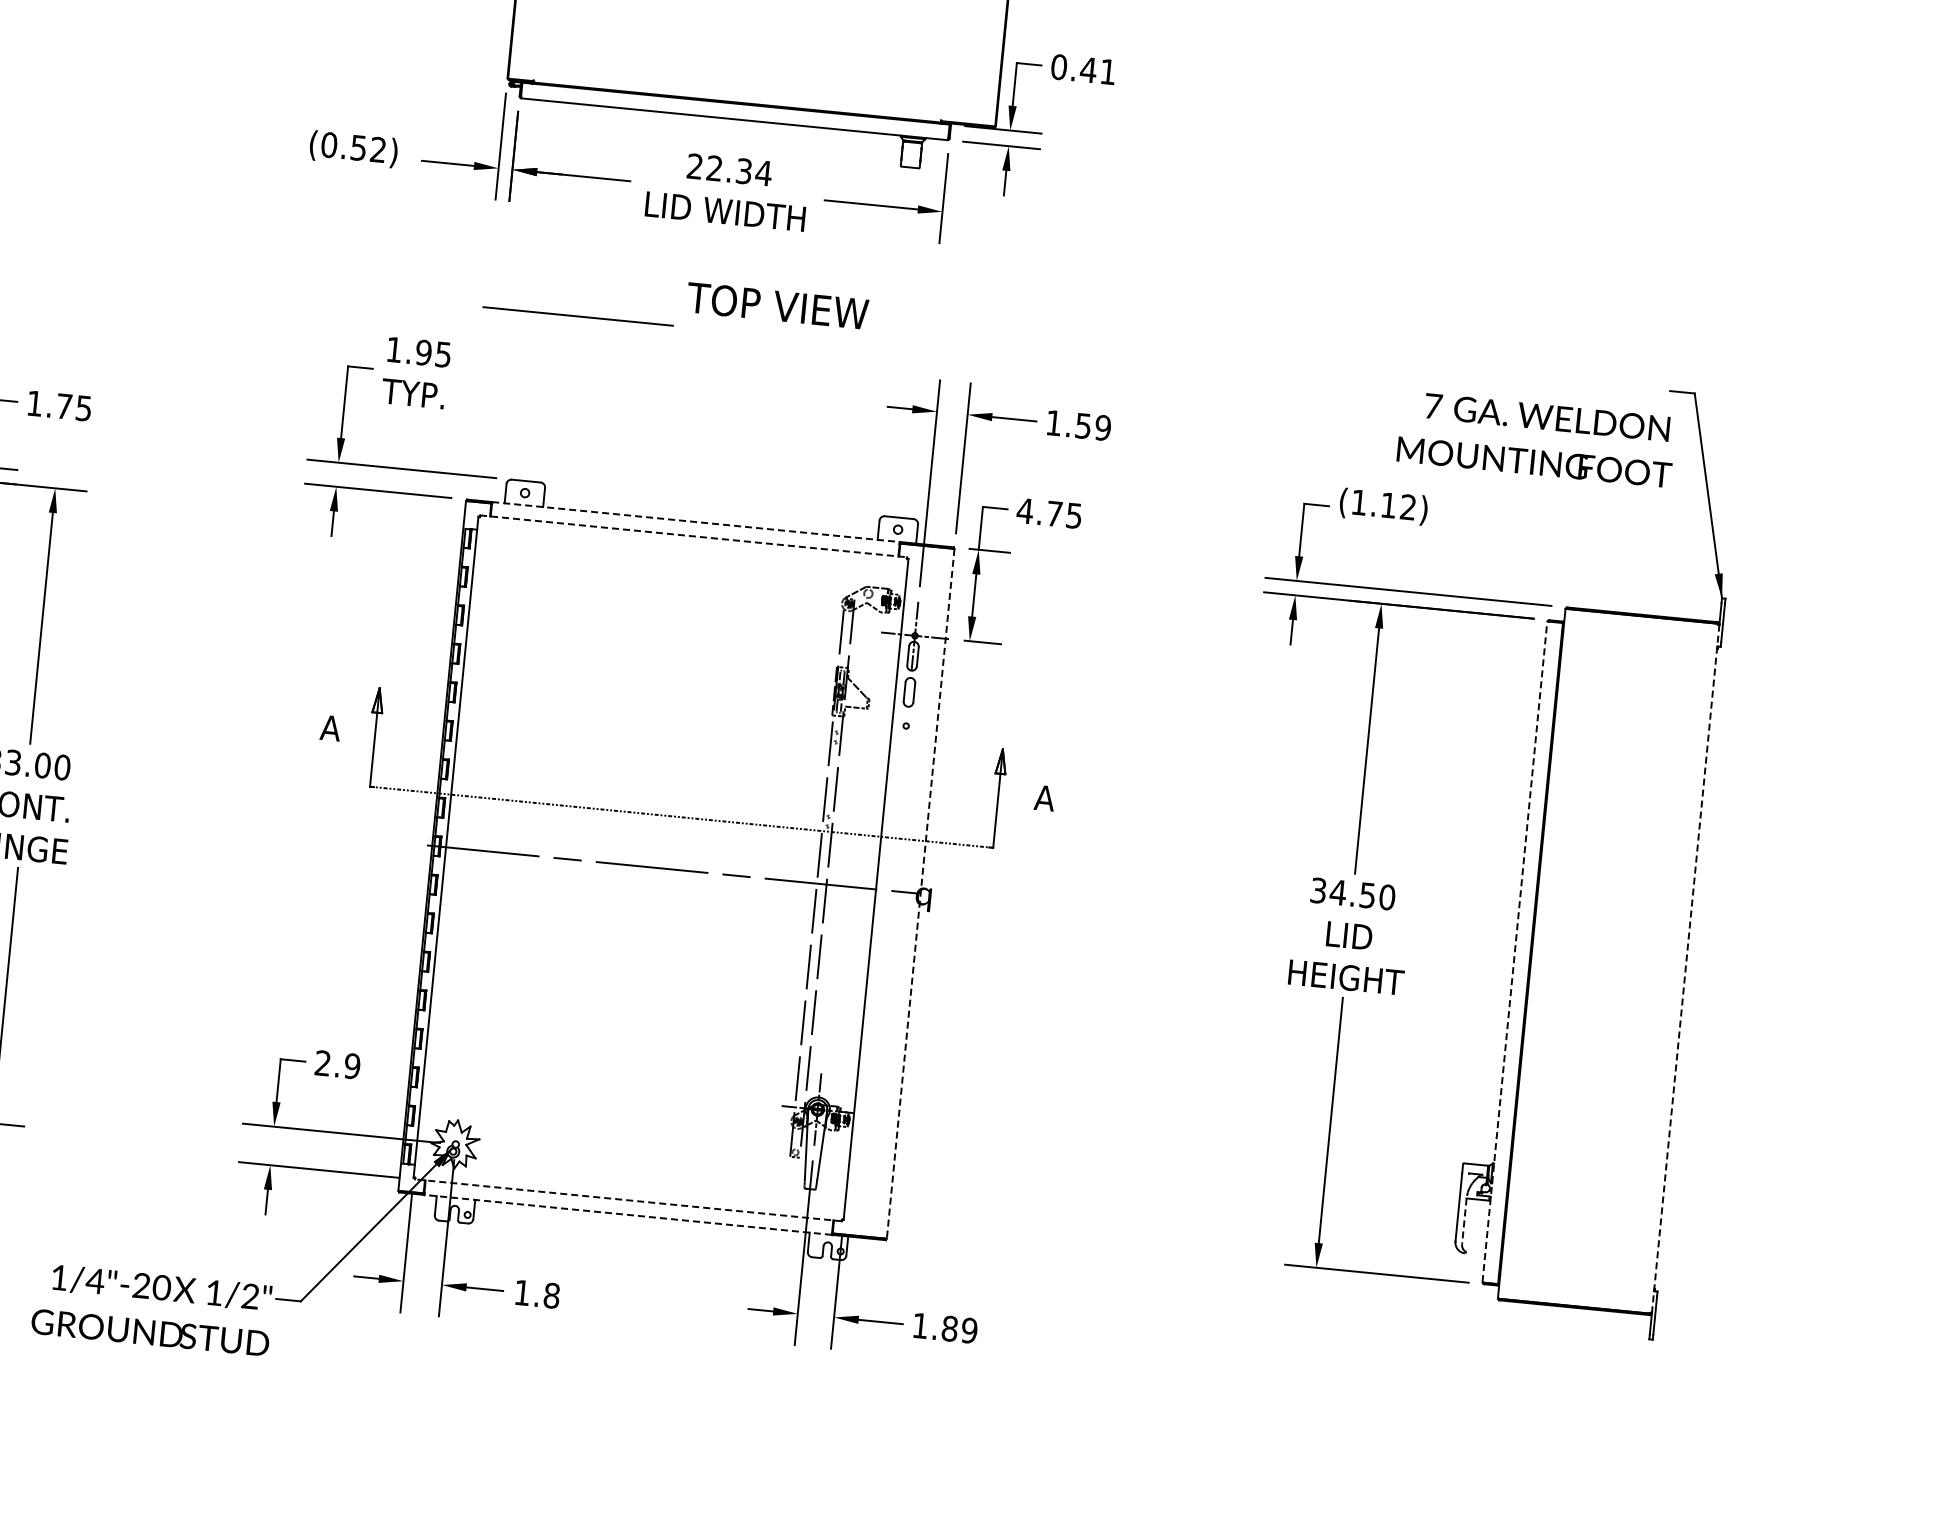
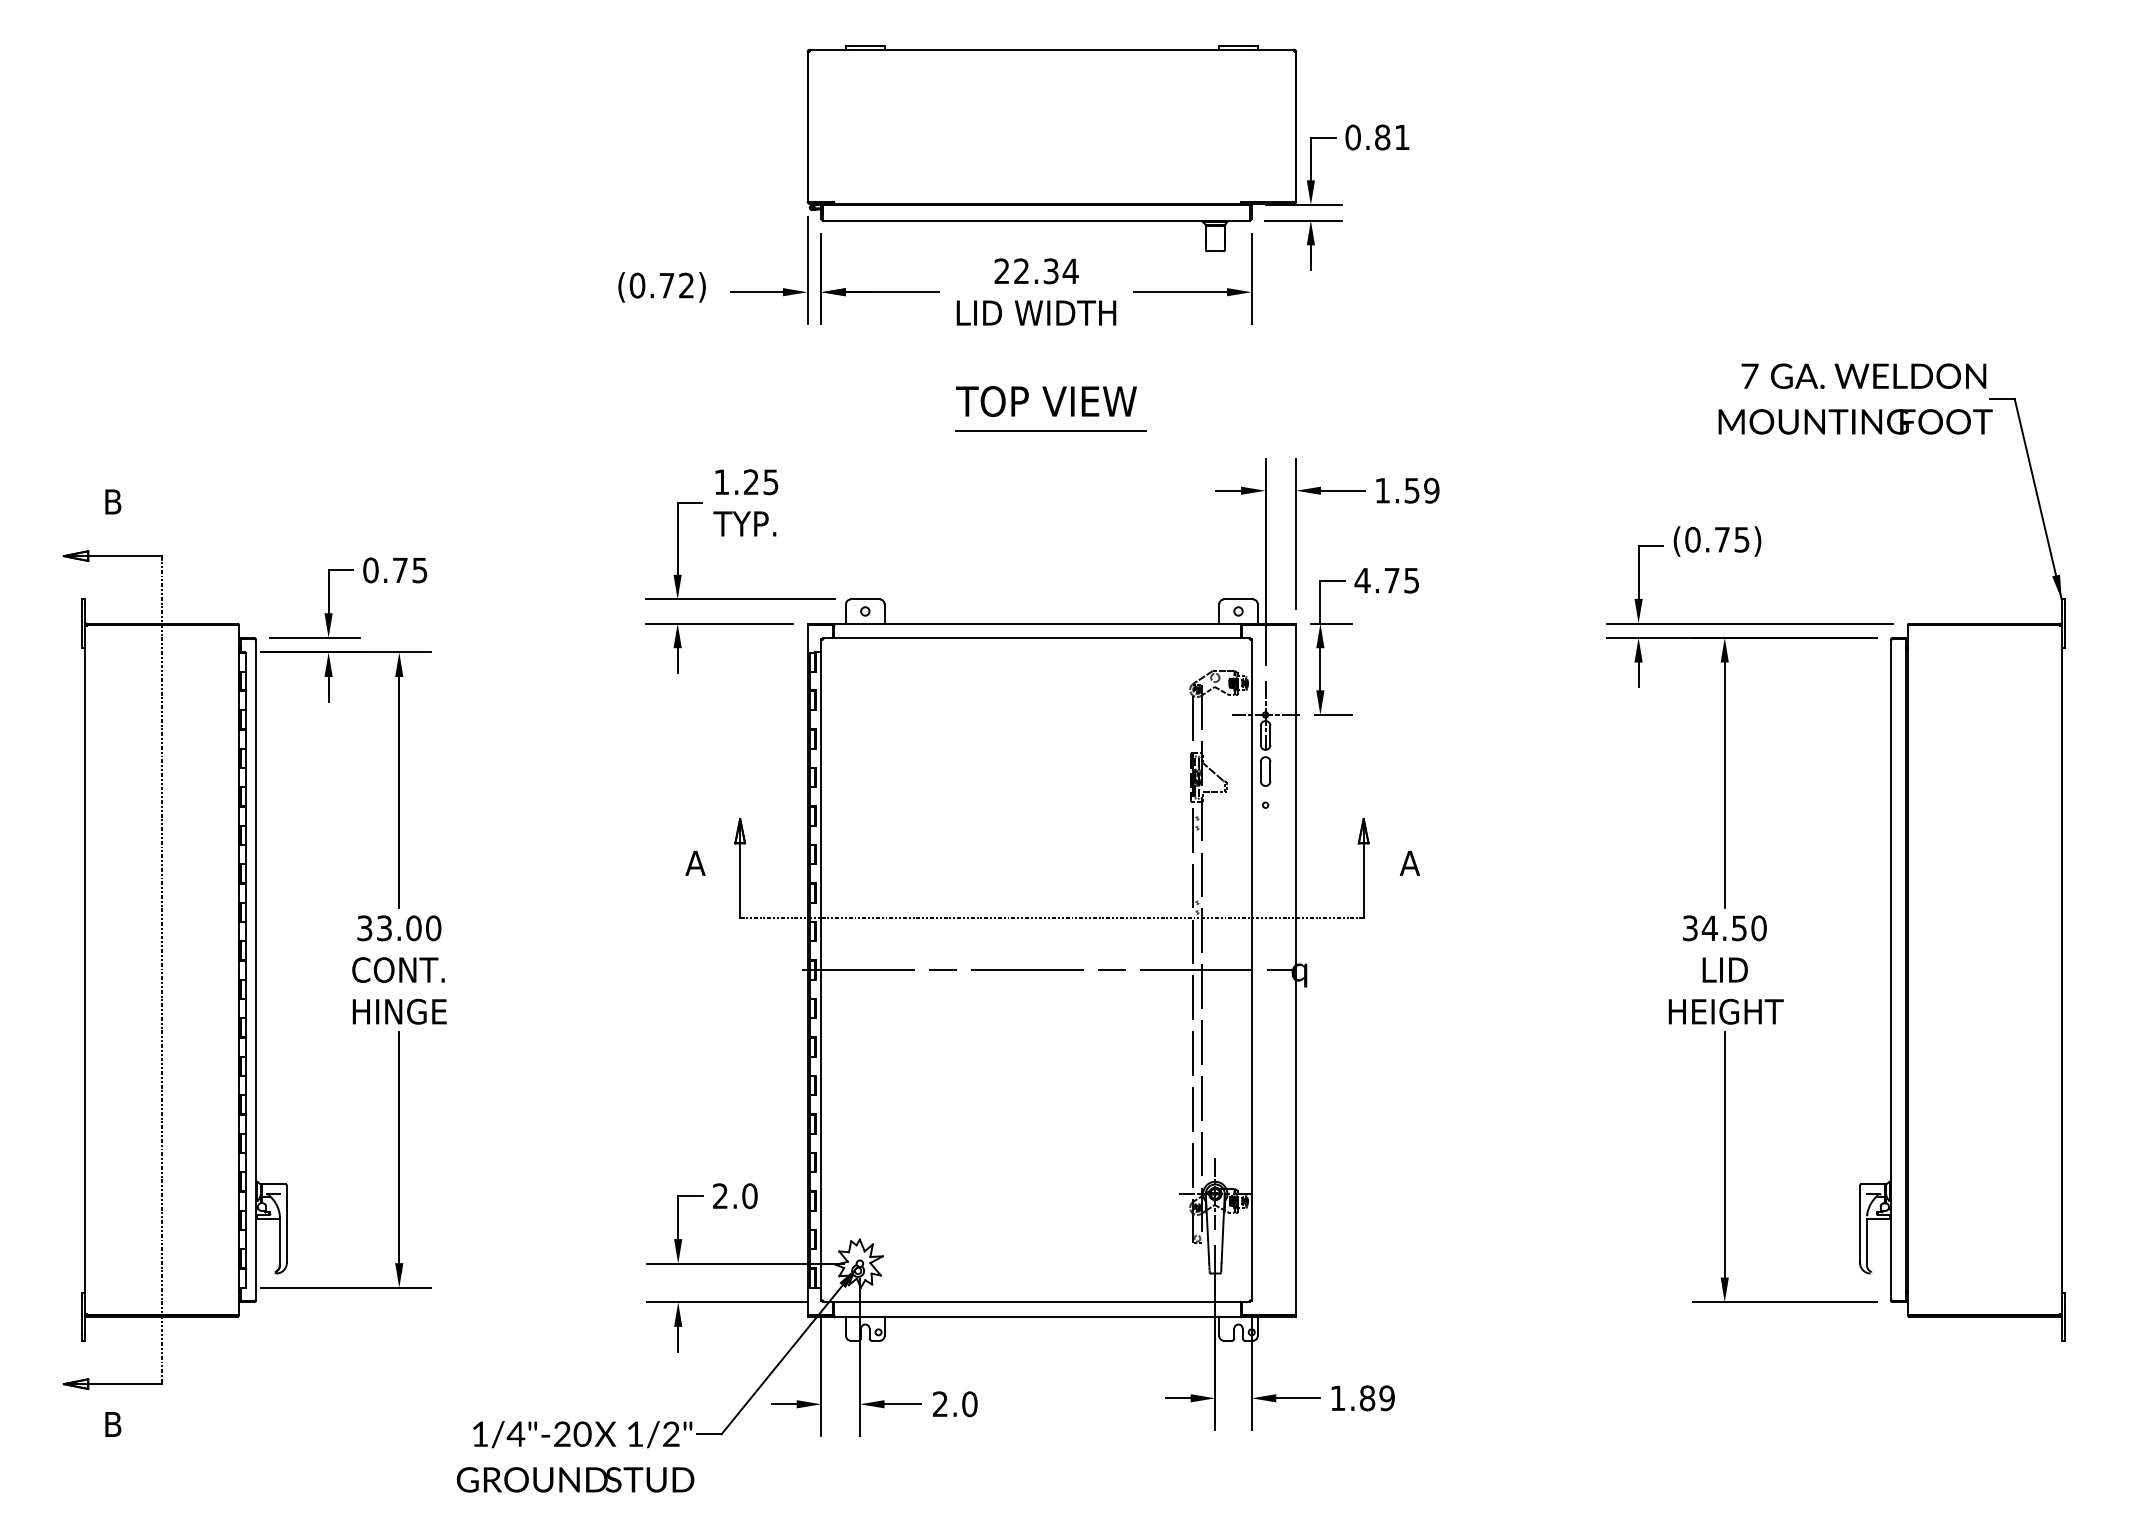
text: (1088, 70) -> (1382, 137), 0.41 -> 0.81
text: (358, 147) -> (666, 285), (0.52) -> (0.72)
text: (777, 306) -> (1046, 401), moved
line: (577, 315) -> (1050, 430), moved
text: (422, 352) -> (750, 482), 1.95 -> 1.25
text: (34, 403) -> (370, 570), 1.75 -> 0.75
text: (1536, 438) -> (1855, 398), moved
text: (1383, 504) -> (1717, 539), (1.12) -> (0.75)
line: (695, 522) -> (1037, 623), dashed -> solid
line: (693, 535) -> (1036, 637), dashed -> solid
line: (920, 894) -> (1296, 970), dashed -> solid
line: (1514, 951) -> (1890, 969), dashed -> solid
line: (1685, 969) -> (2061, 970), dashed -> solid
text: (351, 1066) -> (749, 1196), 2.9 -> 2.0
line: (628, 1200) -> (1036, 1302), dashed -> solid
line: (628, 1214) -> (1037, 1316), dashed -> solid
line: (1463, 1221) -> (1866, 1242), dashed -> solid
text: (537, 1293) -> (955, 1403), 1.8 -> 2.0

